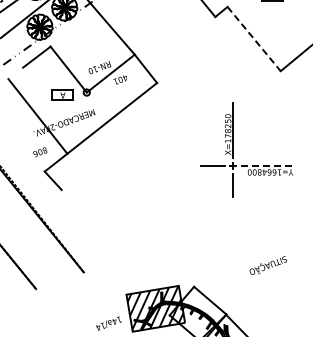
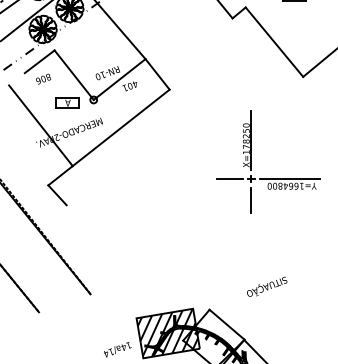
line: (254, 39) -> (274, 42), dashed -> solid
text: (40, 152) -> (43, 79), moved
line: (269, 165) -> (291, 178), dashed -> solid
text: (267, 265) -> (266, 286), moved

